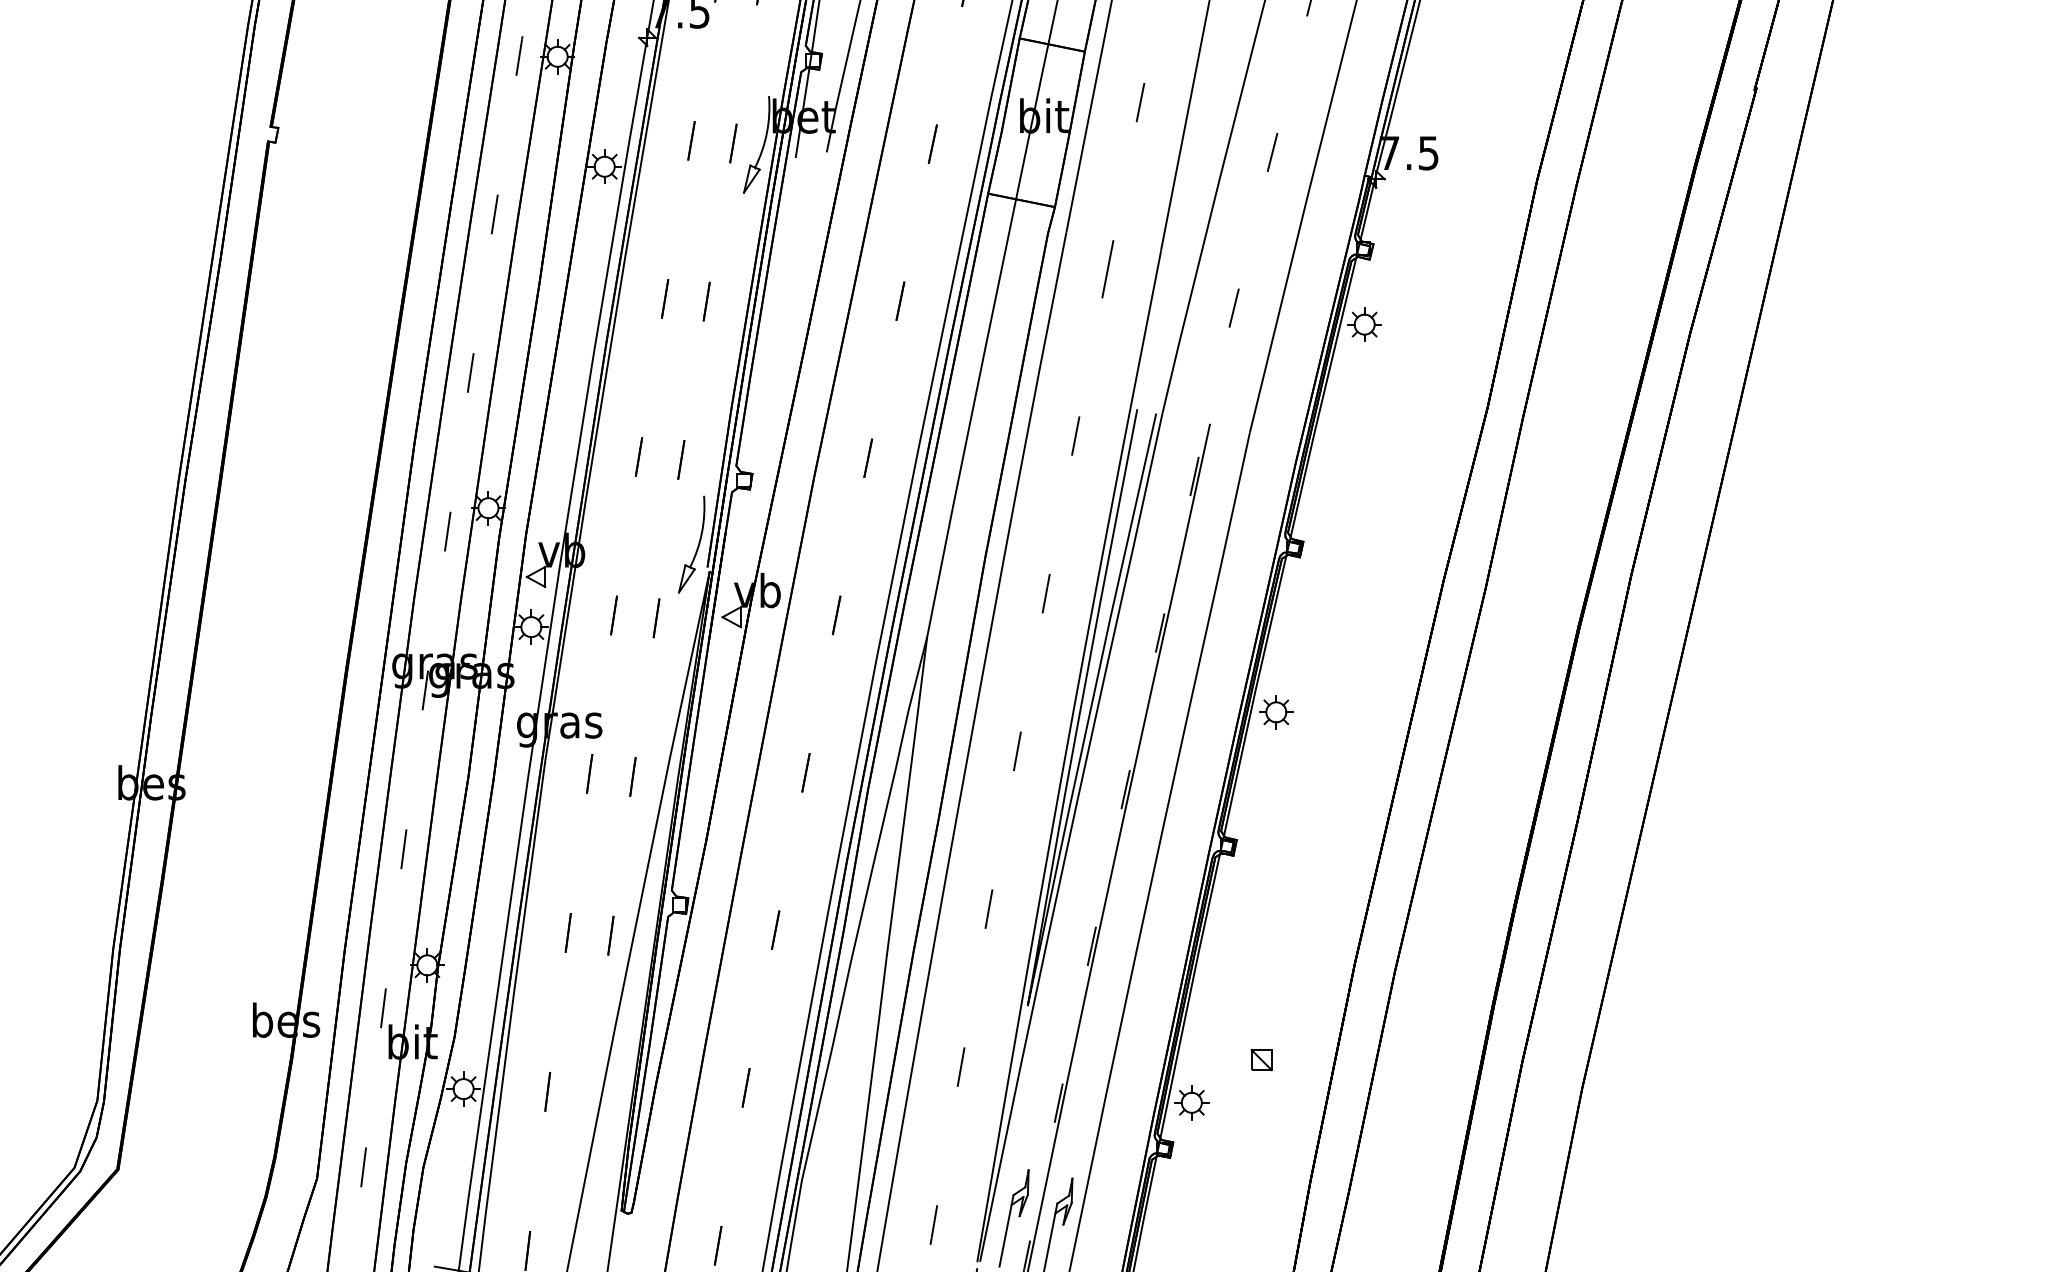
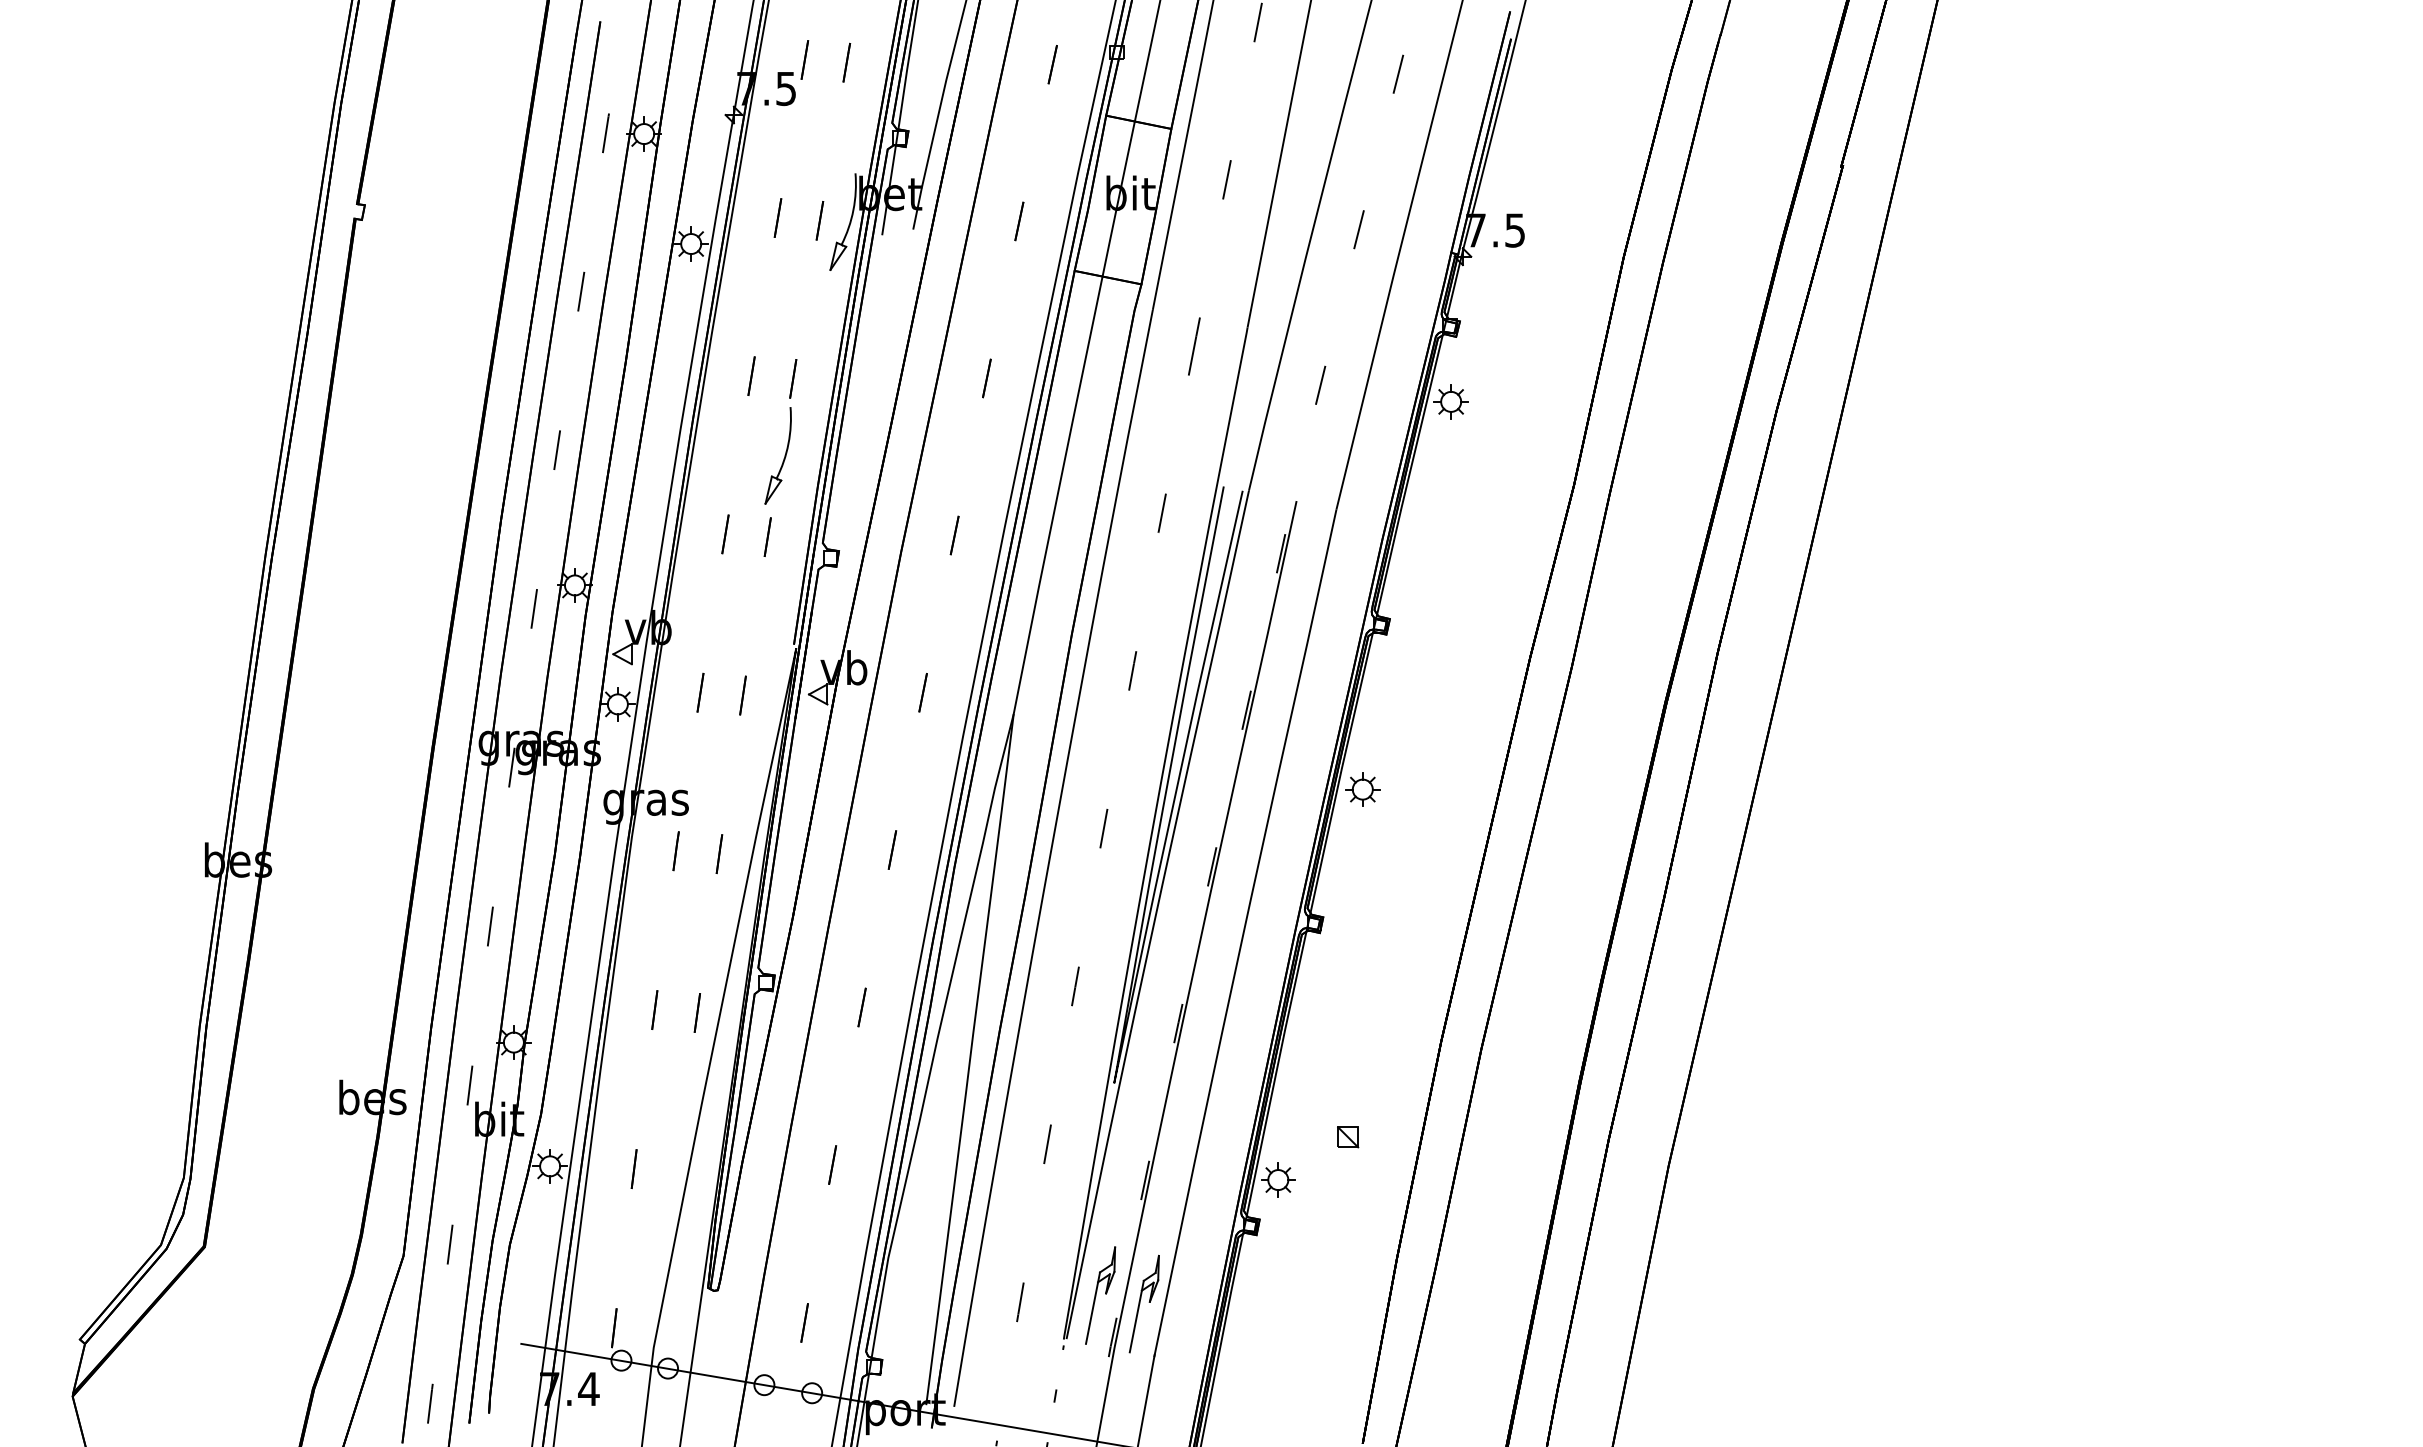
part: (697, 547) -> (783, 458), moved

